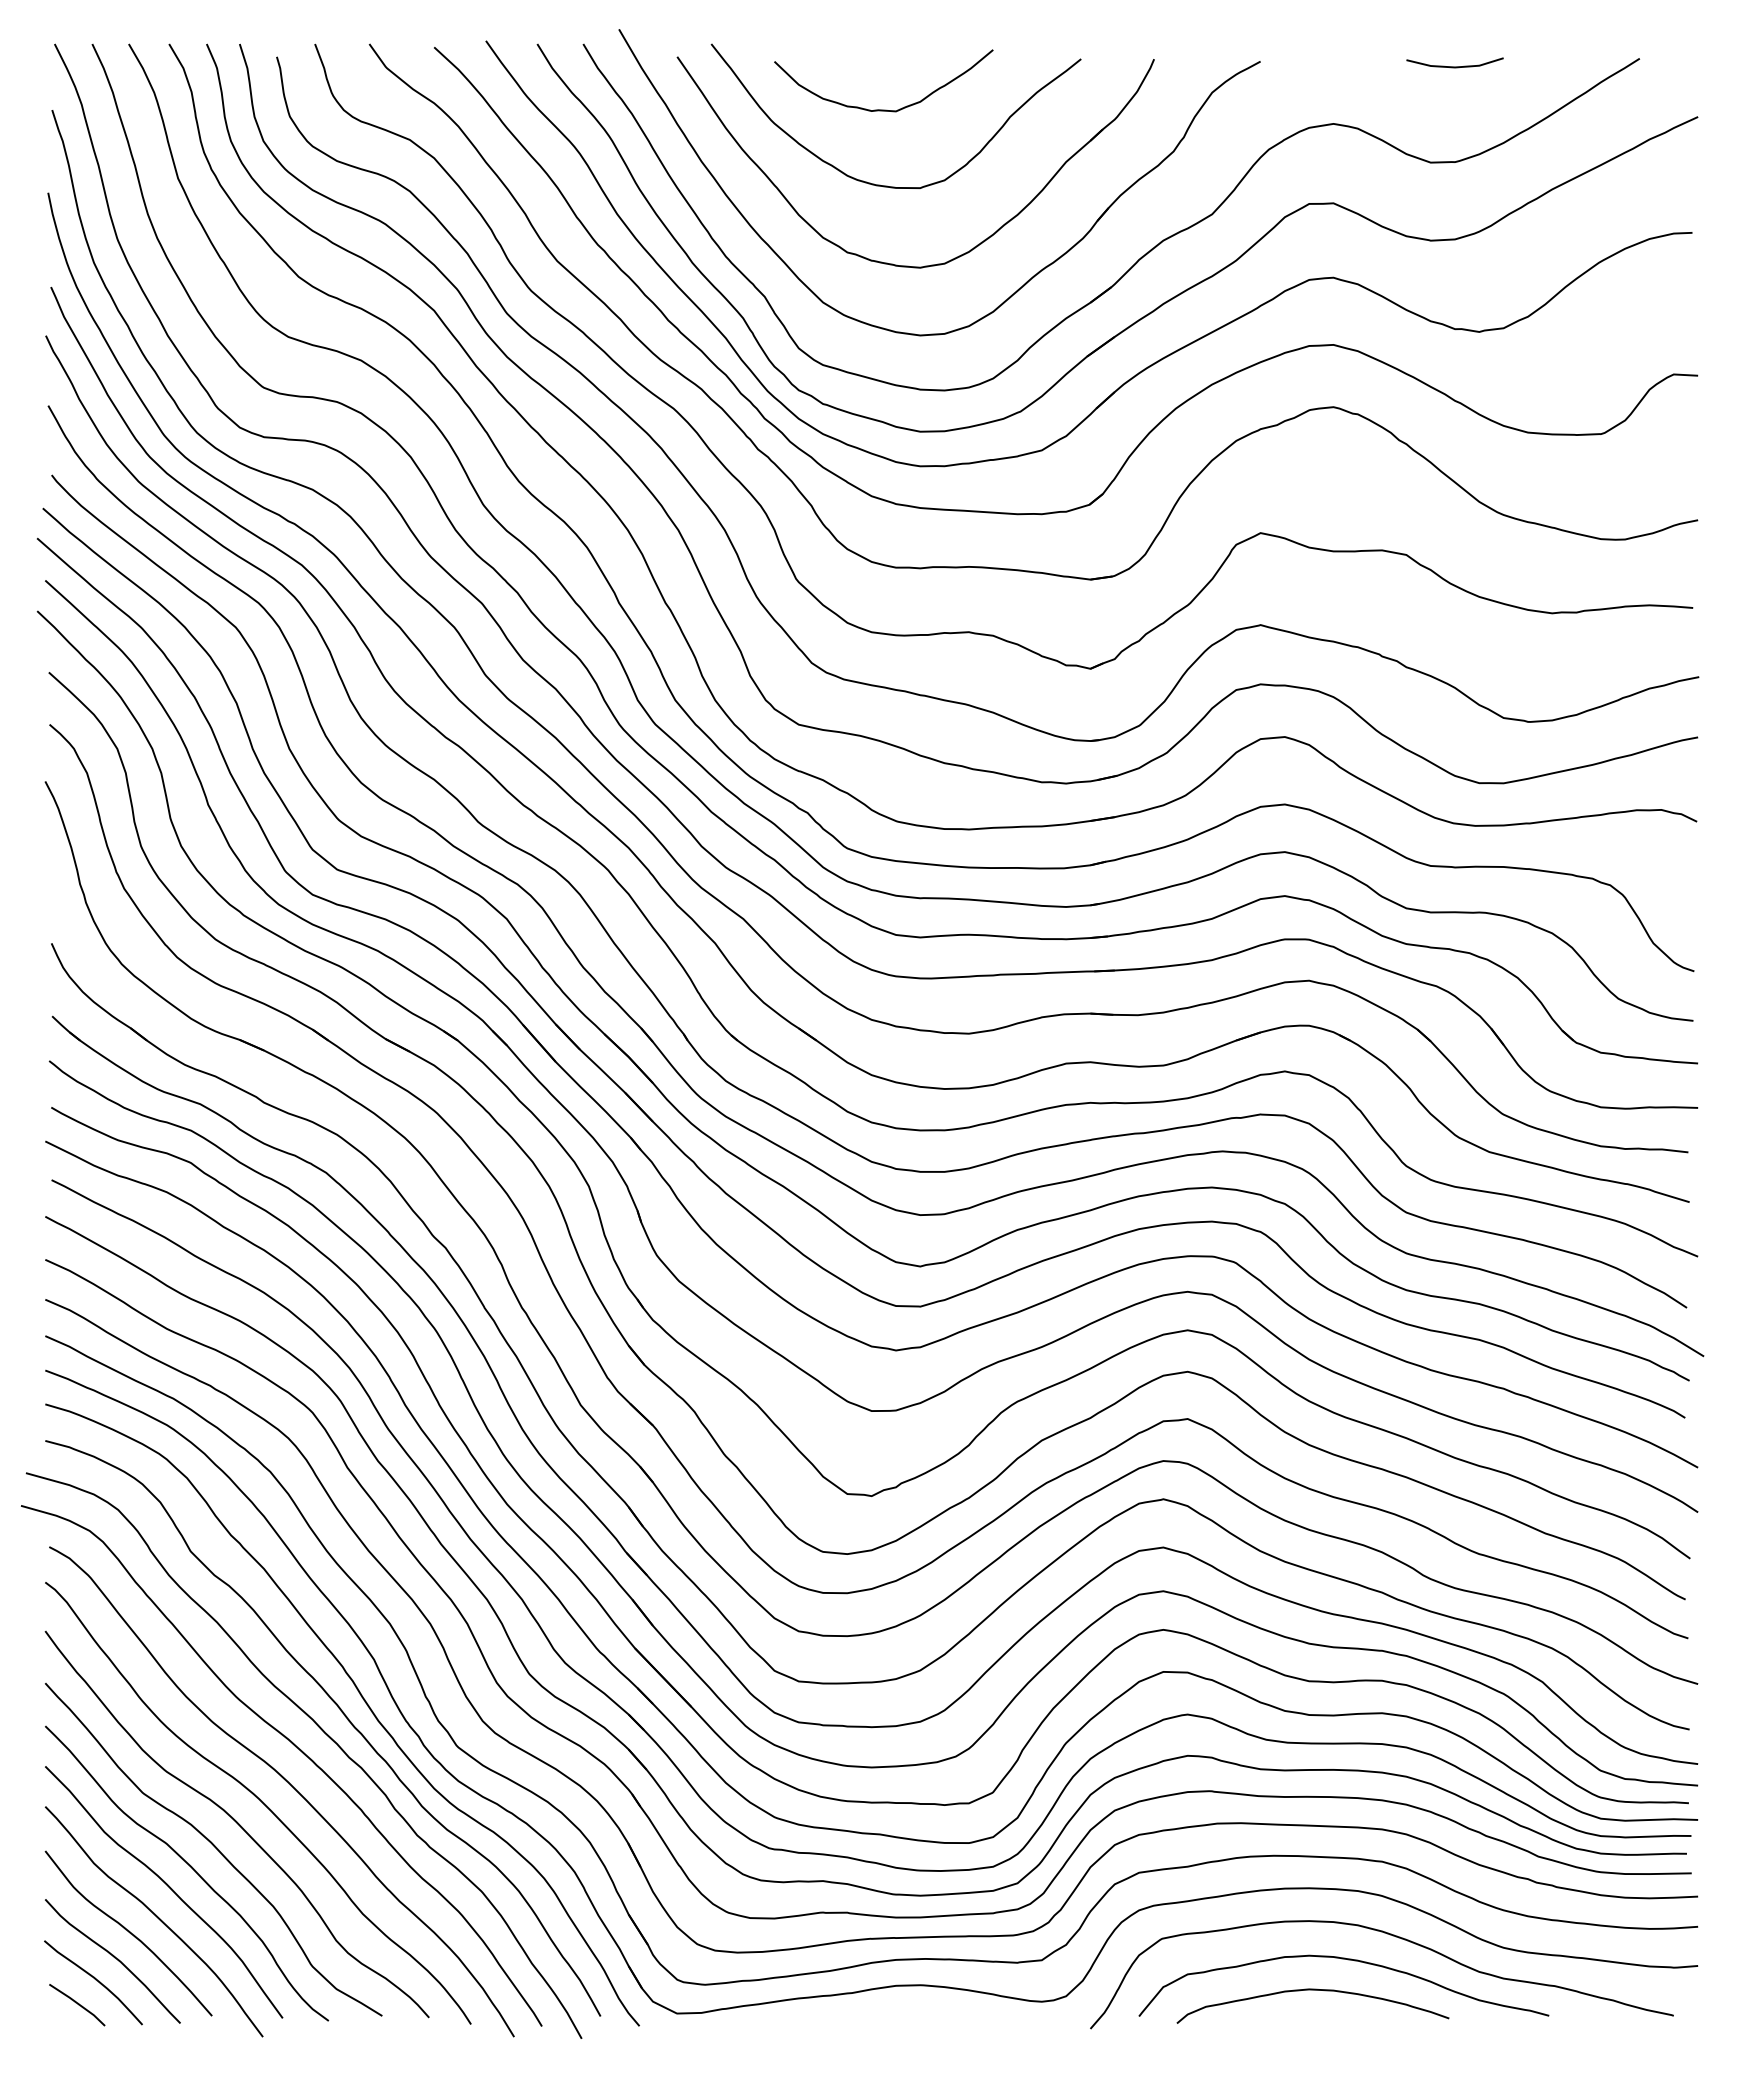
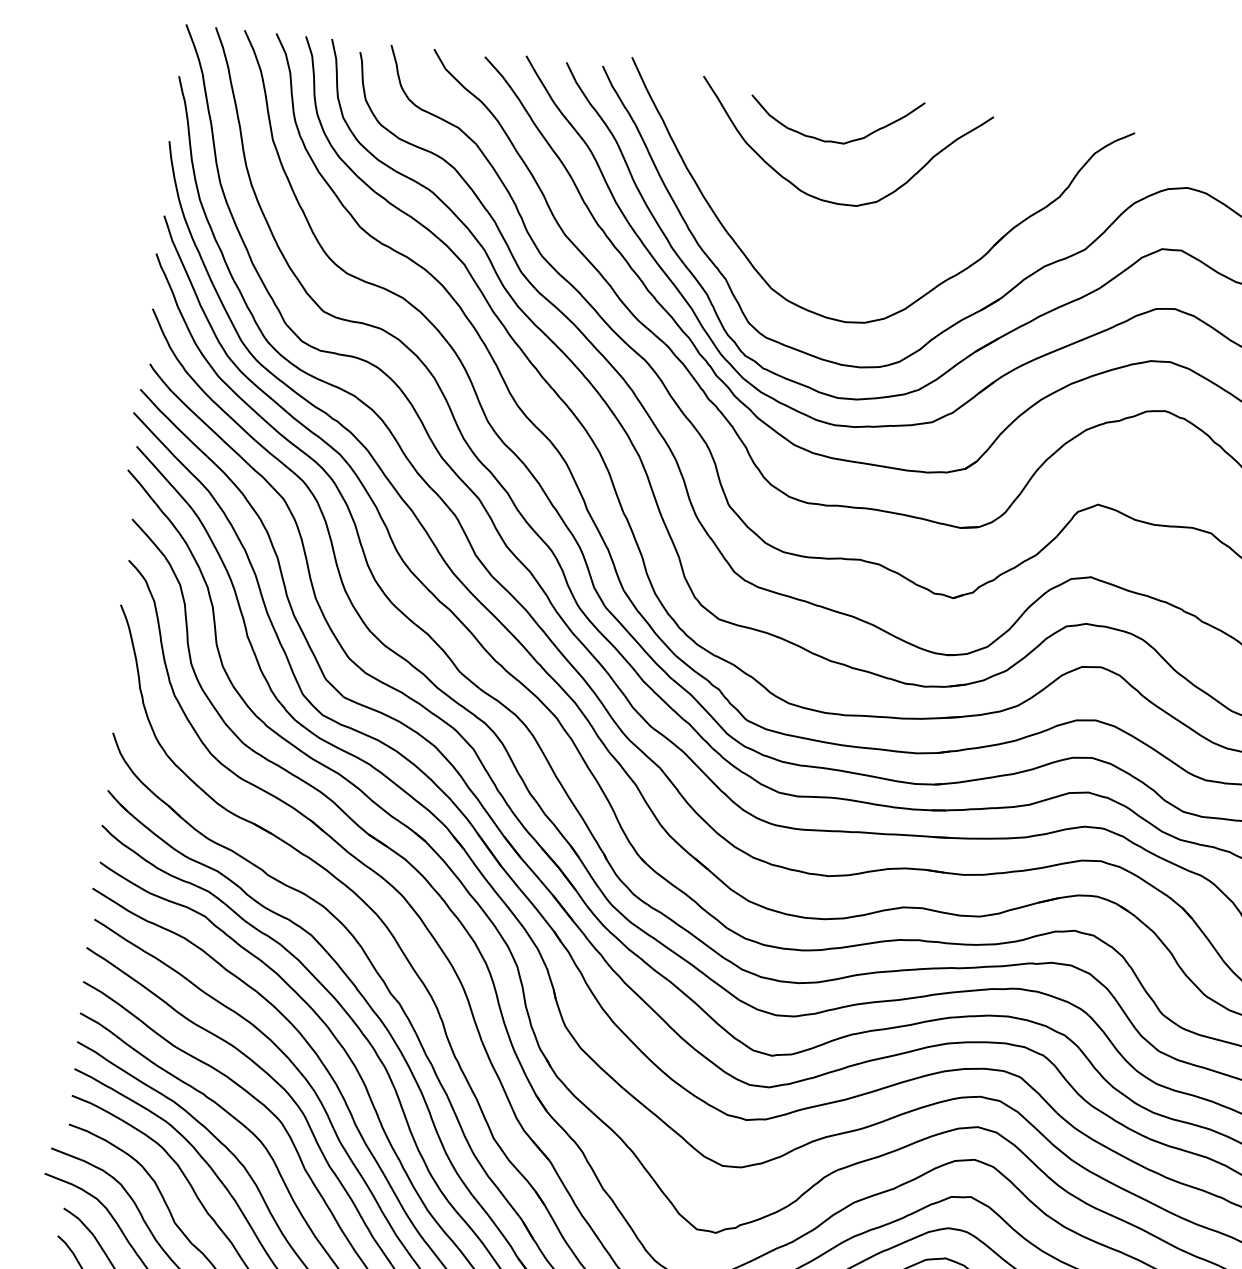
part: (956, 256) -> (880, 262), removed

